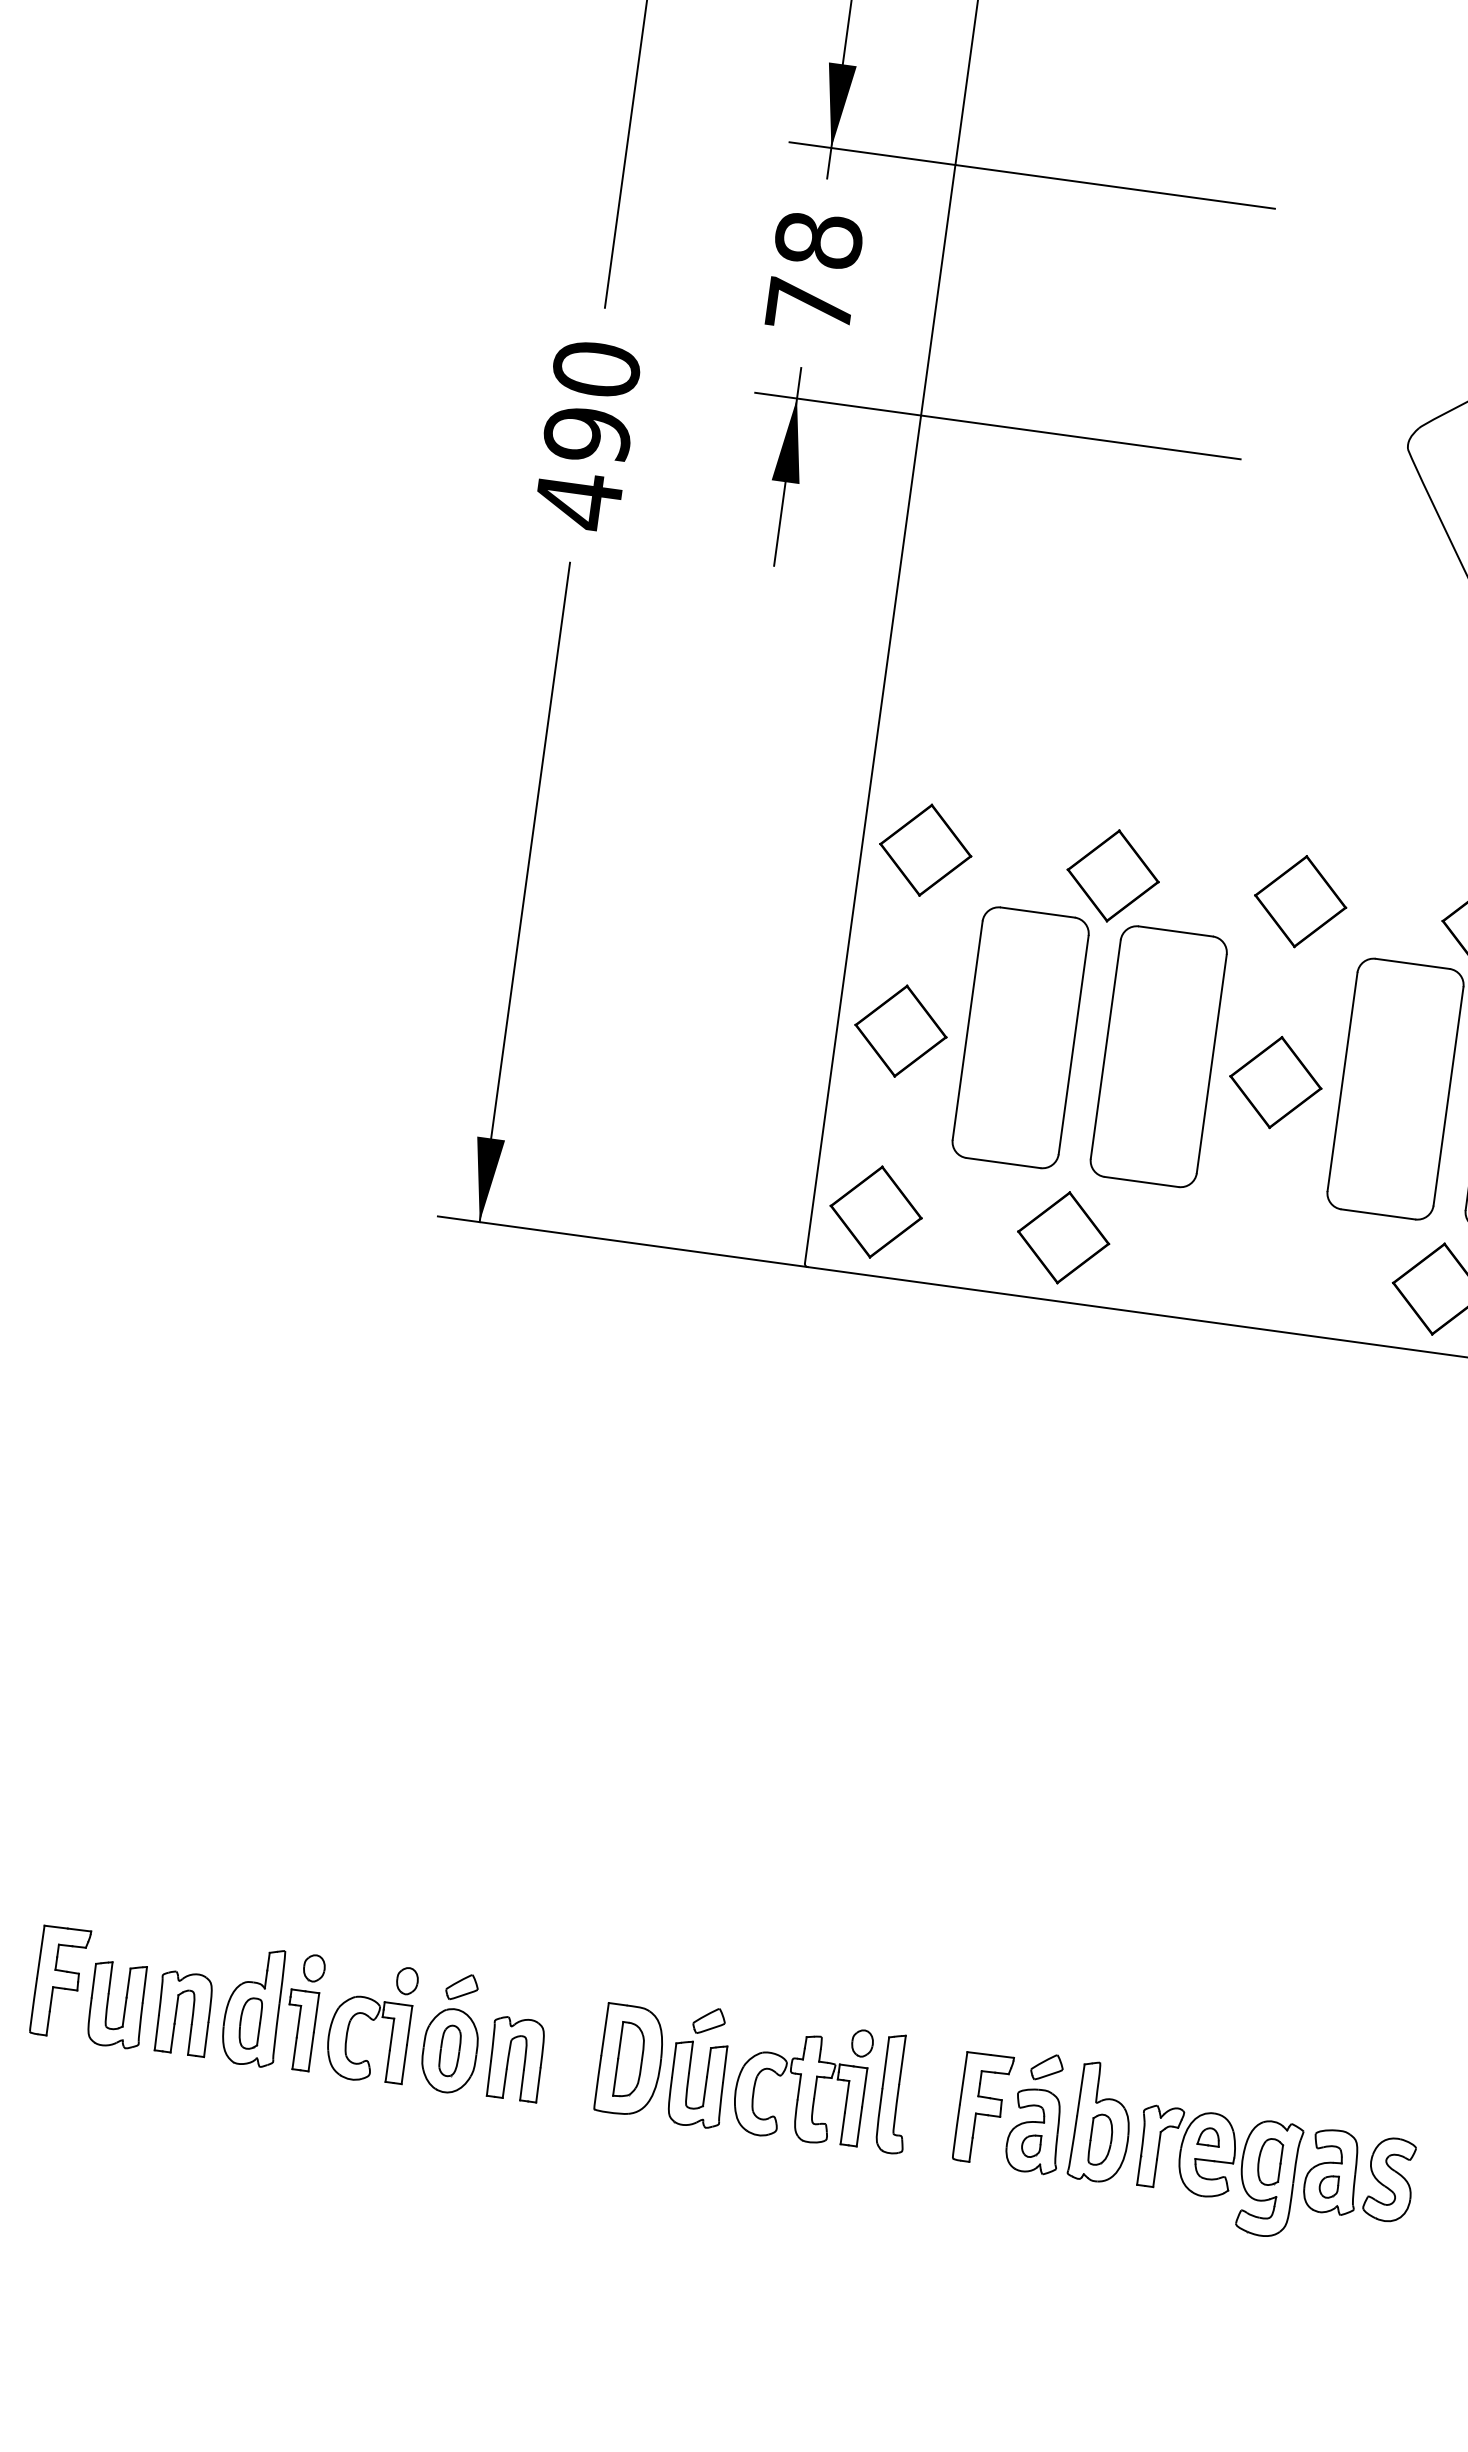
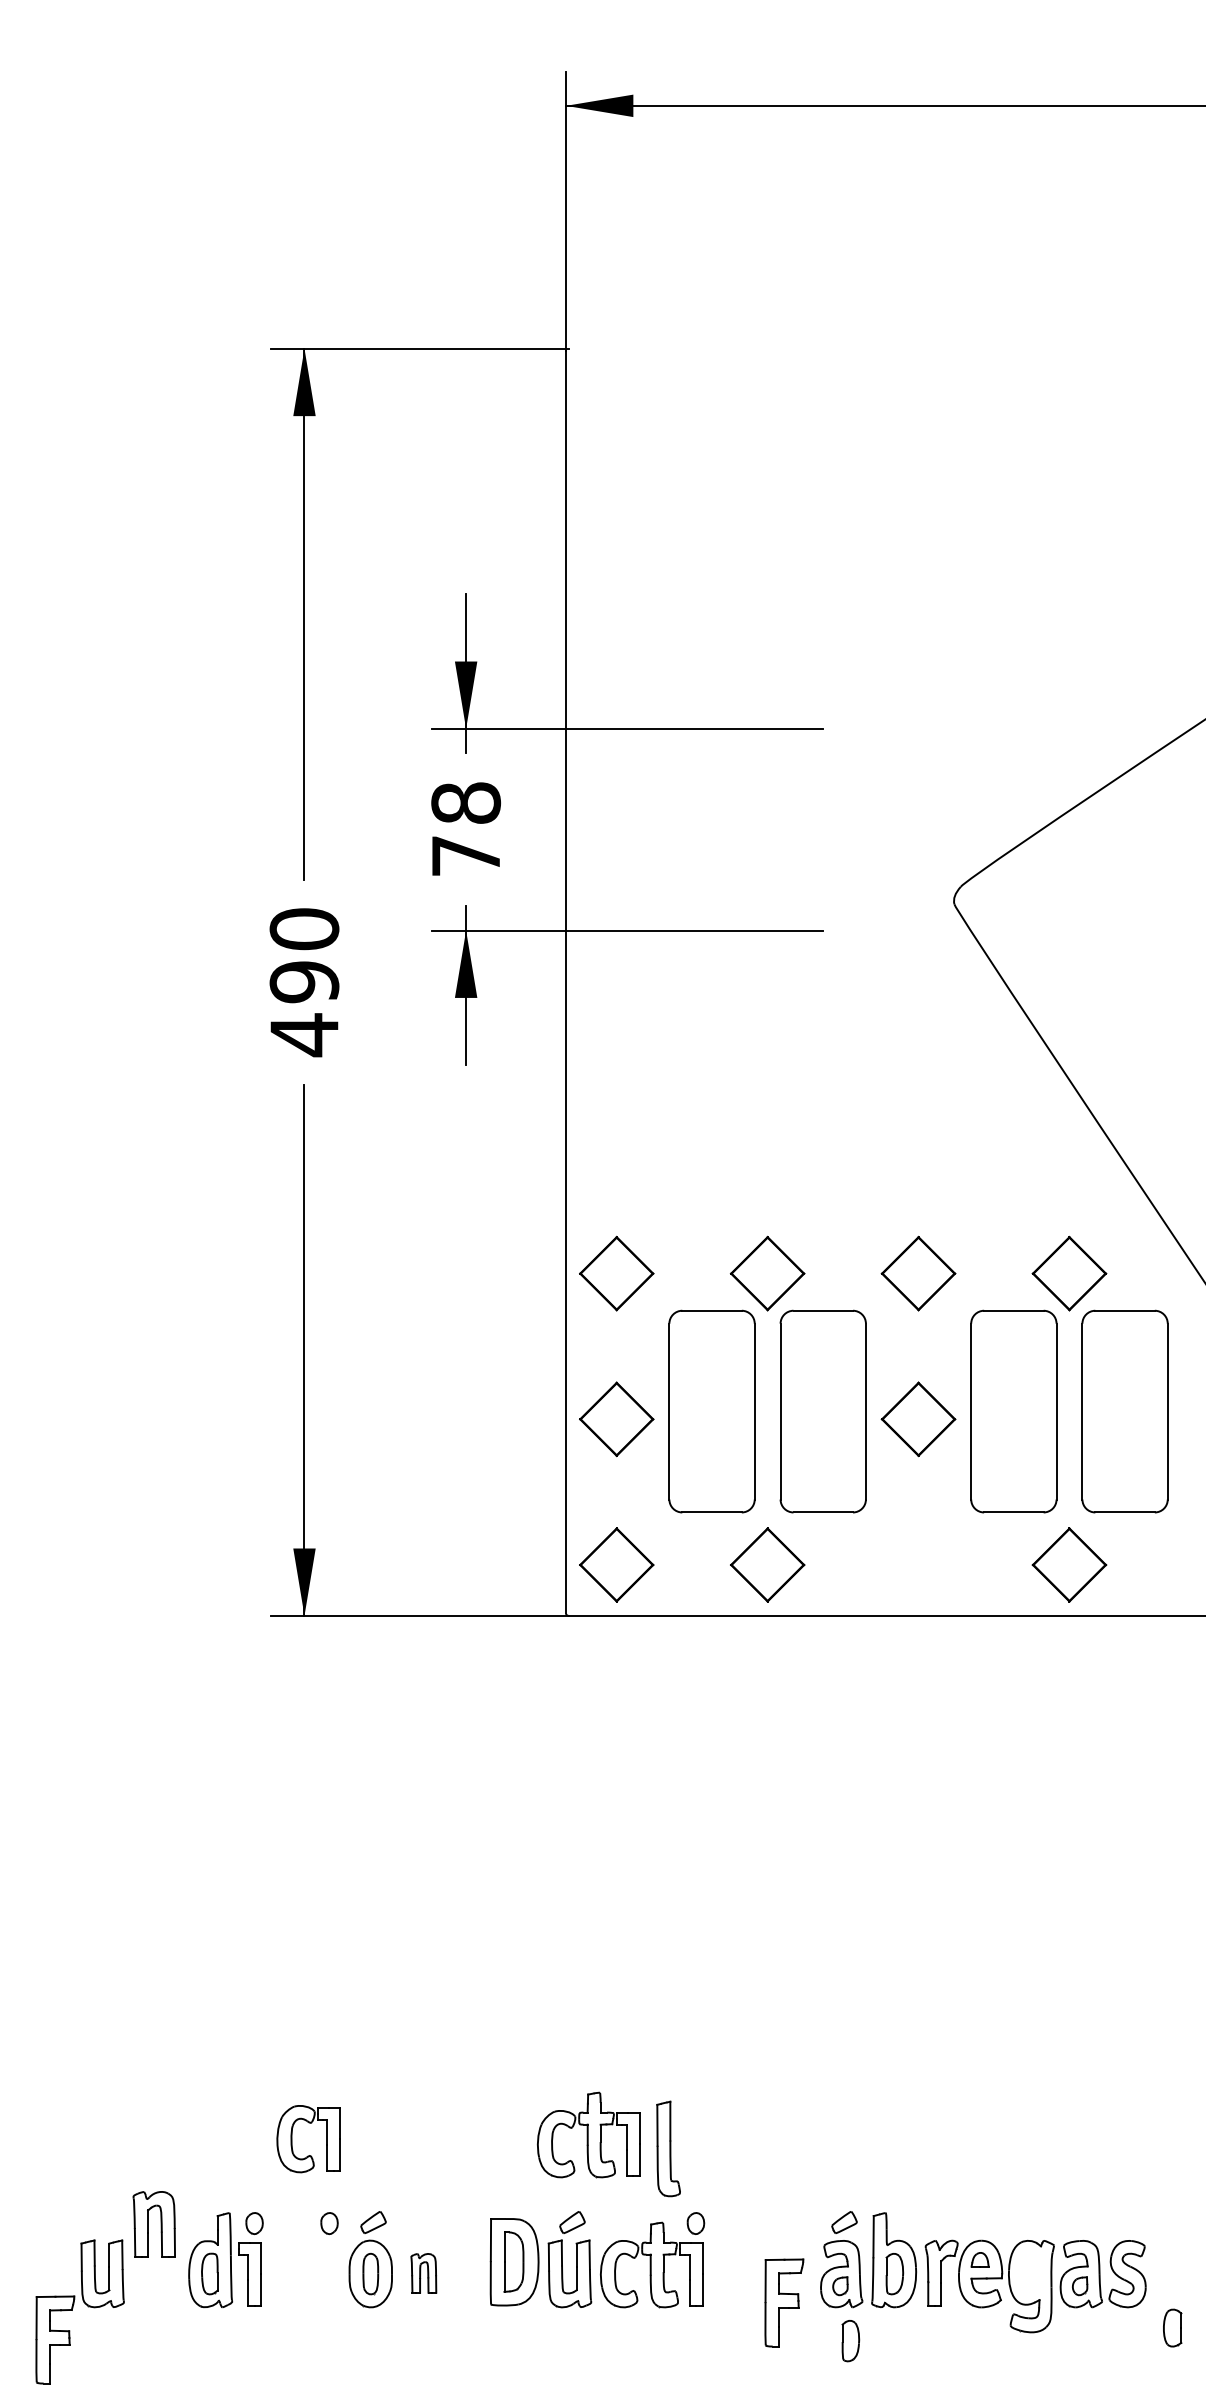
part: (744, 1914) -> (588, 2134), added
part: (60, 1981) -> (55, 2339), moved
part: (182, 2013) -> (153, 2224), moved
part: (370, 2020) -> (308, 2123), moved
part: (515, 2059) -> (423, 2273), size x0.6
part: (895, 2093) -> (668, 2148), moved
part: (983, 2108) -> (784, 2302), moved
part: (1269, 2161) -> (1172, 2327), moved
part: (1034, 2216) -> (850, 2341), added

